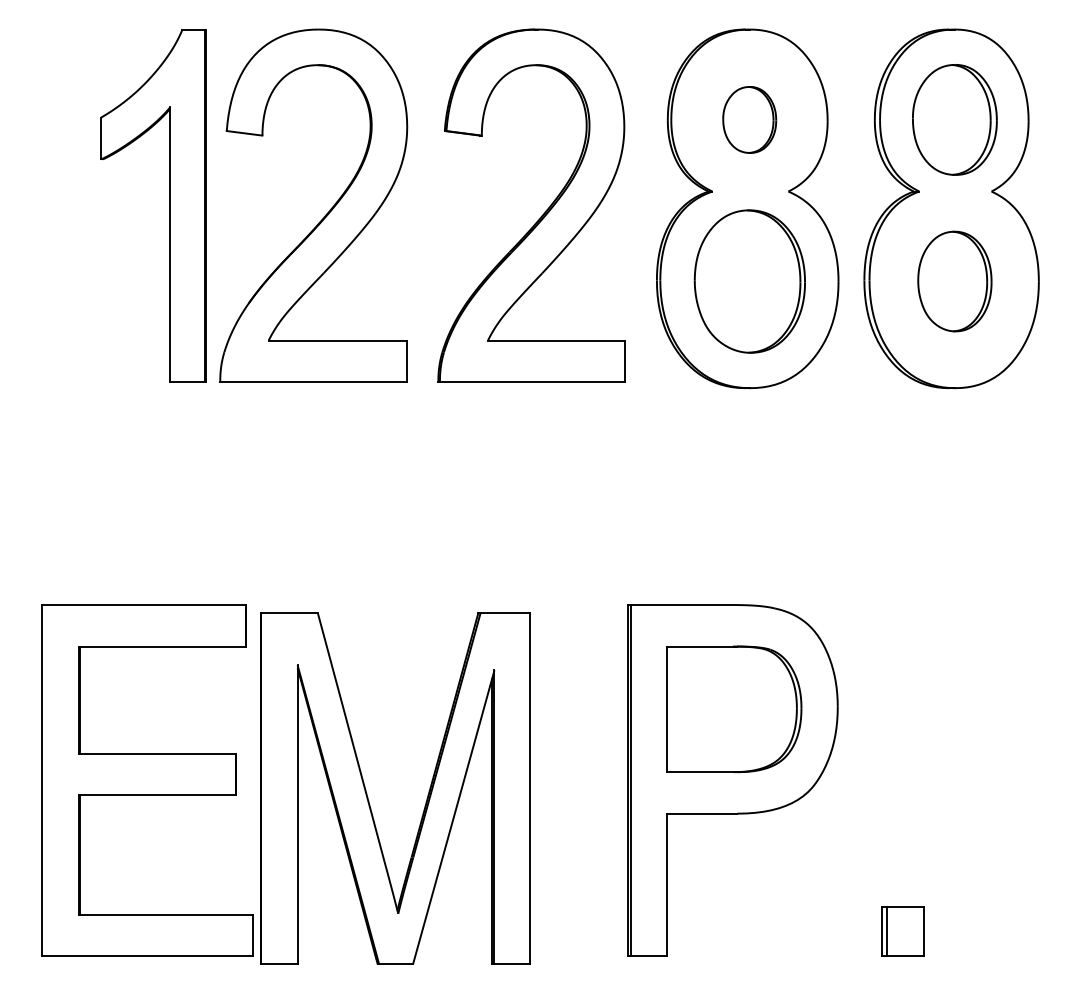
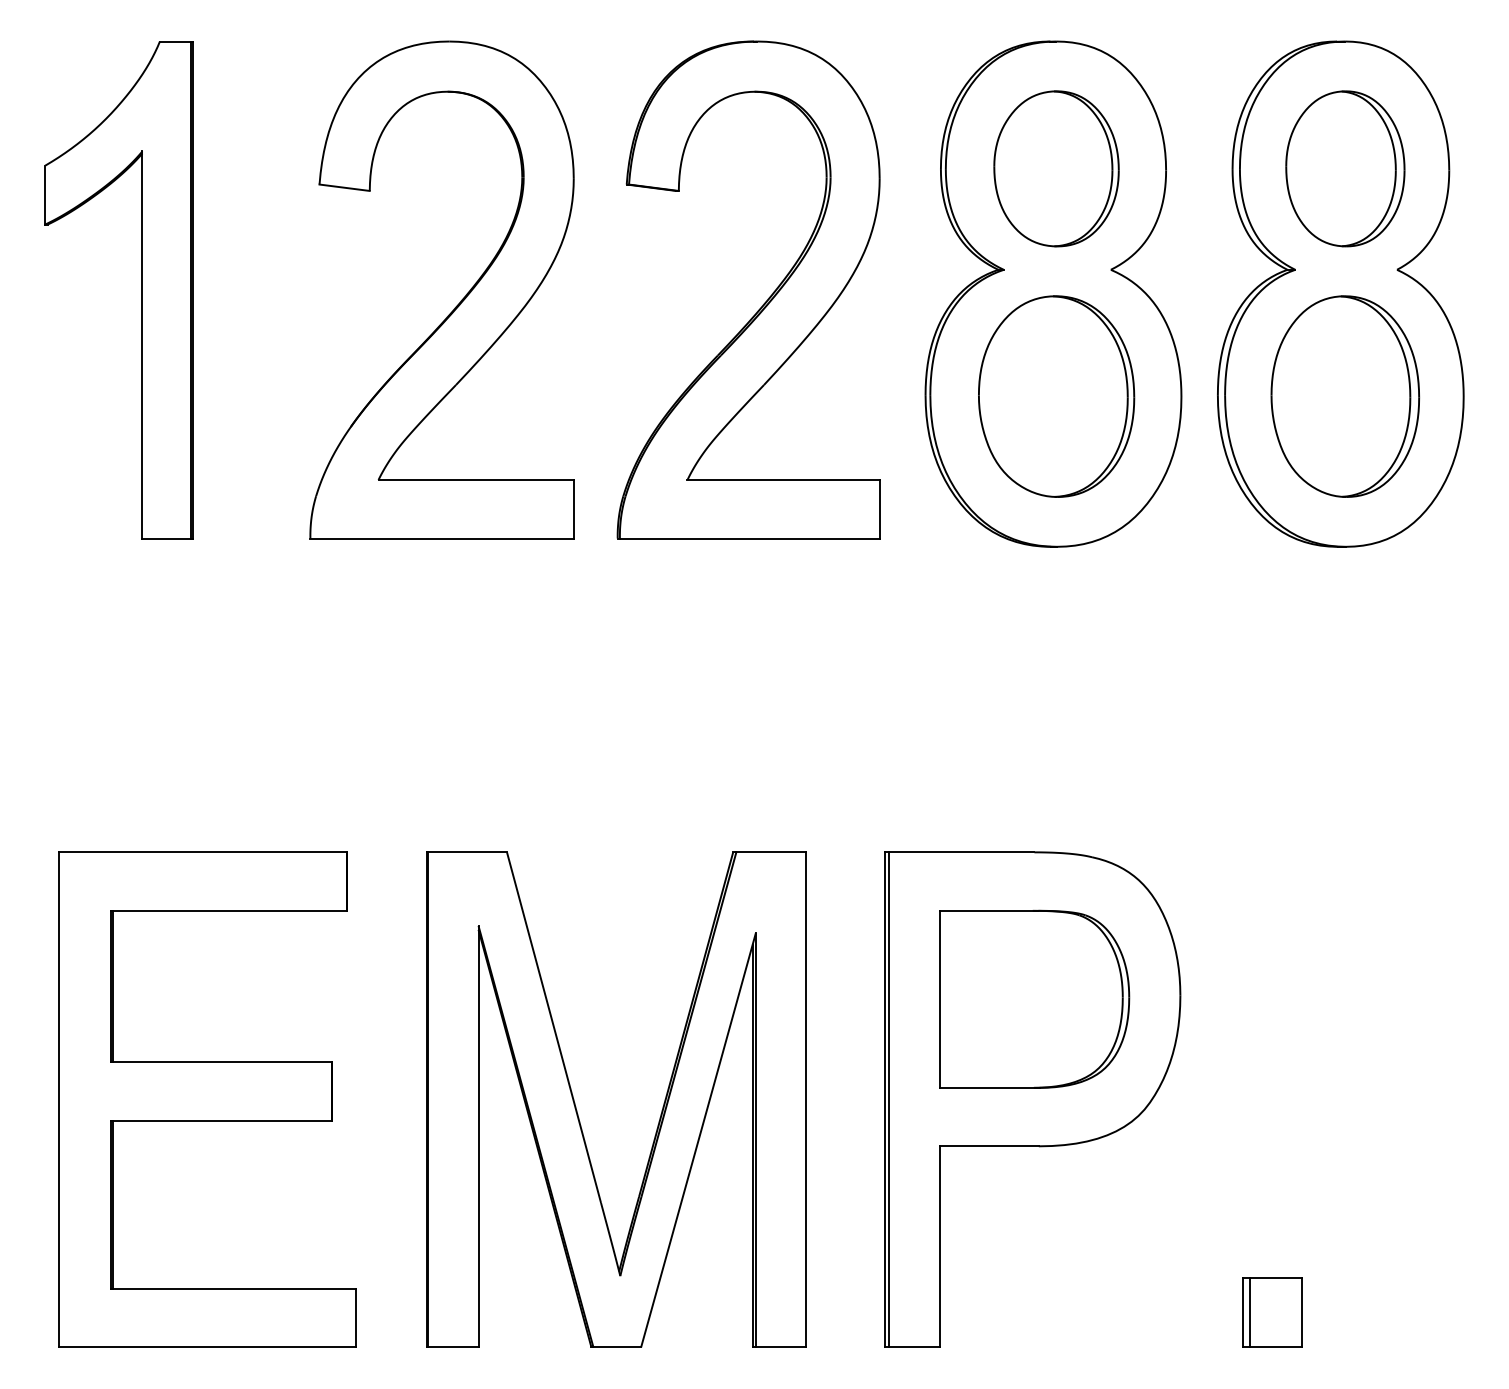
part: (749, 119) -> (1056, 168), size x1.67
part: (169, 205) -> (141, 289), moved
part: (954, 281) -> (1344, 396), size x1.43
part: (367, 793) -> (576, 1106), moved

